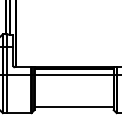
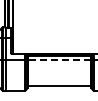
line: (74, 75) -> (59, 60), solid -> dashed

